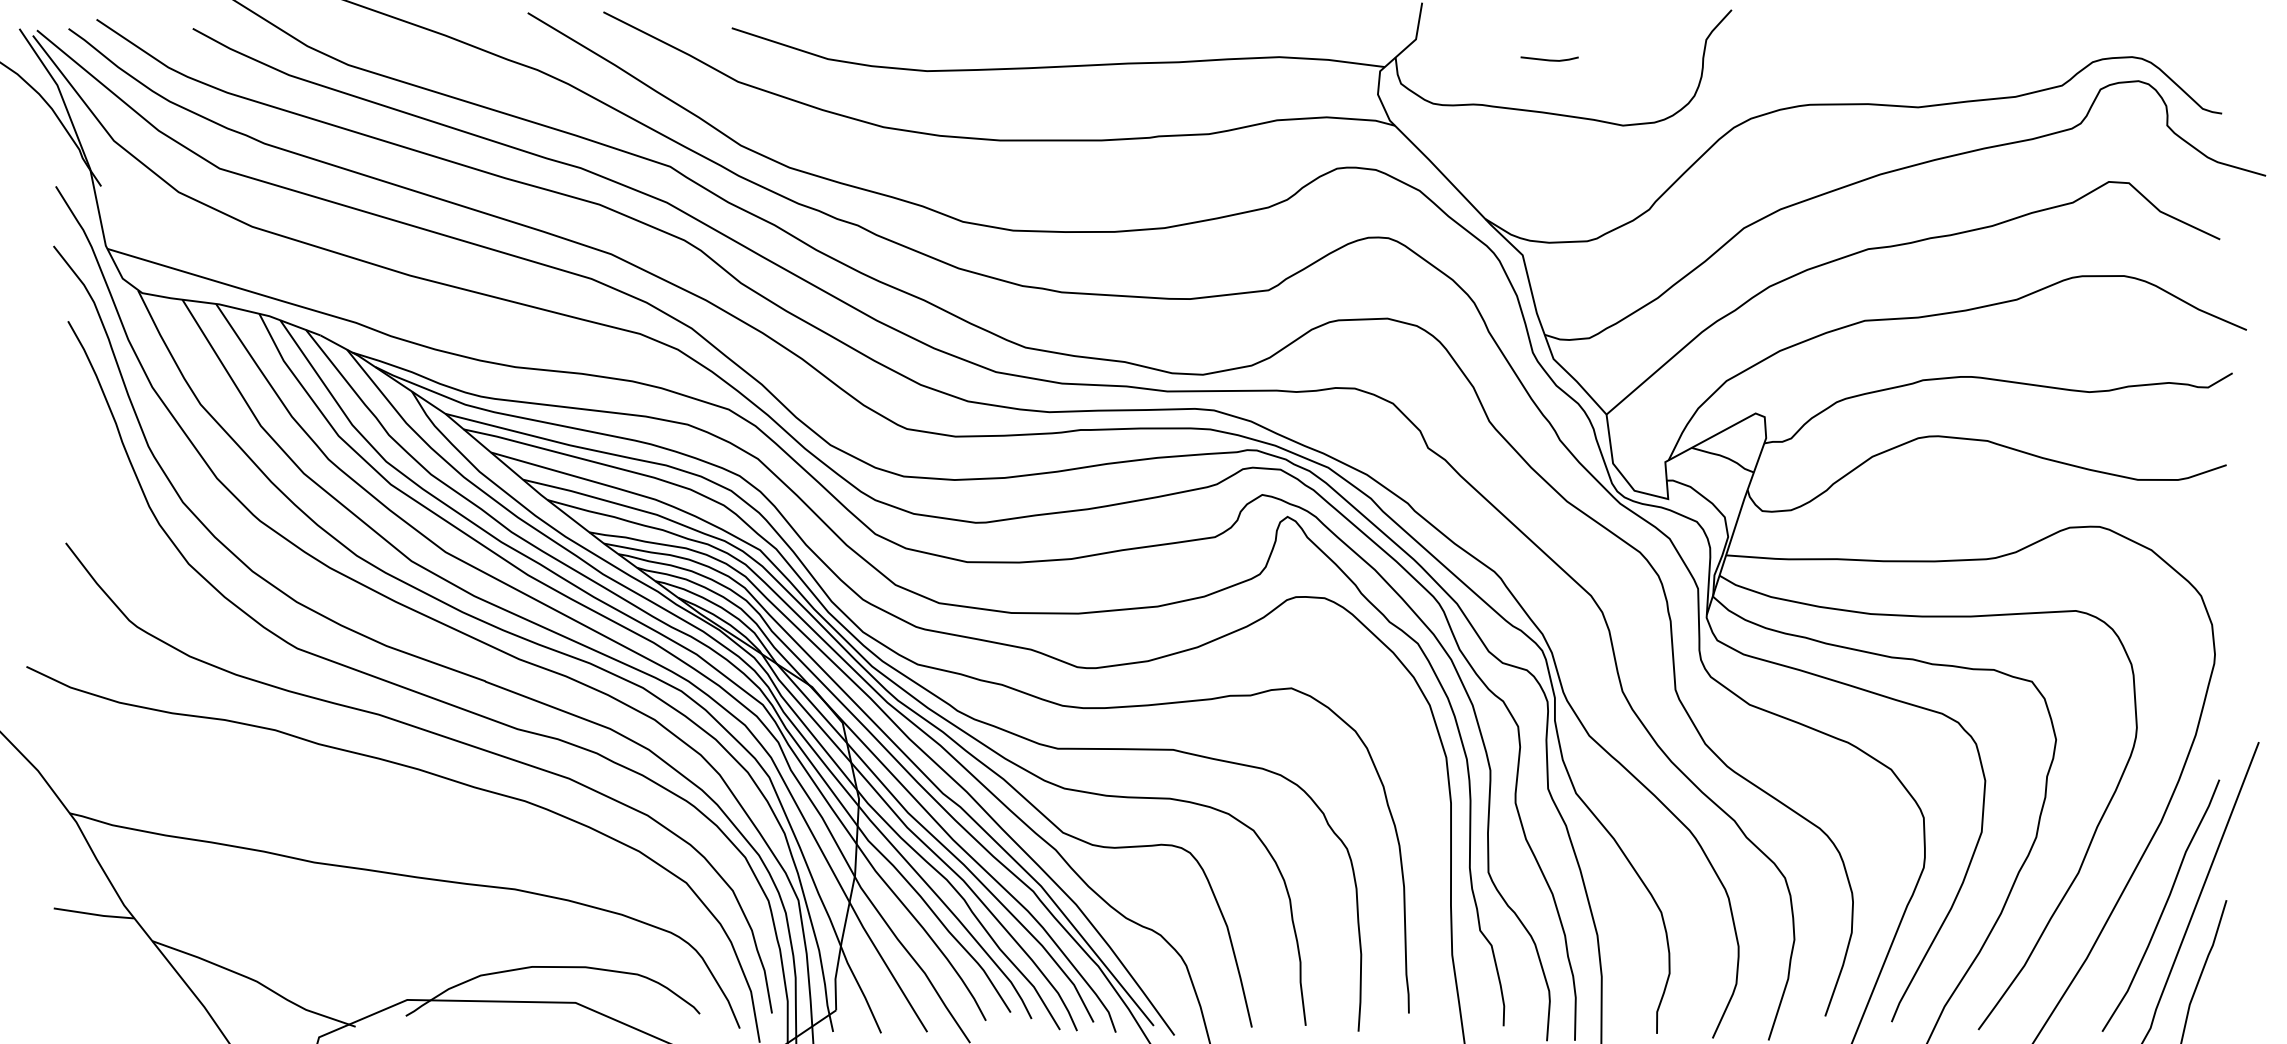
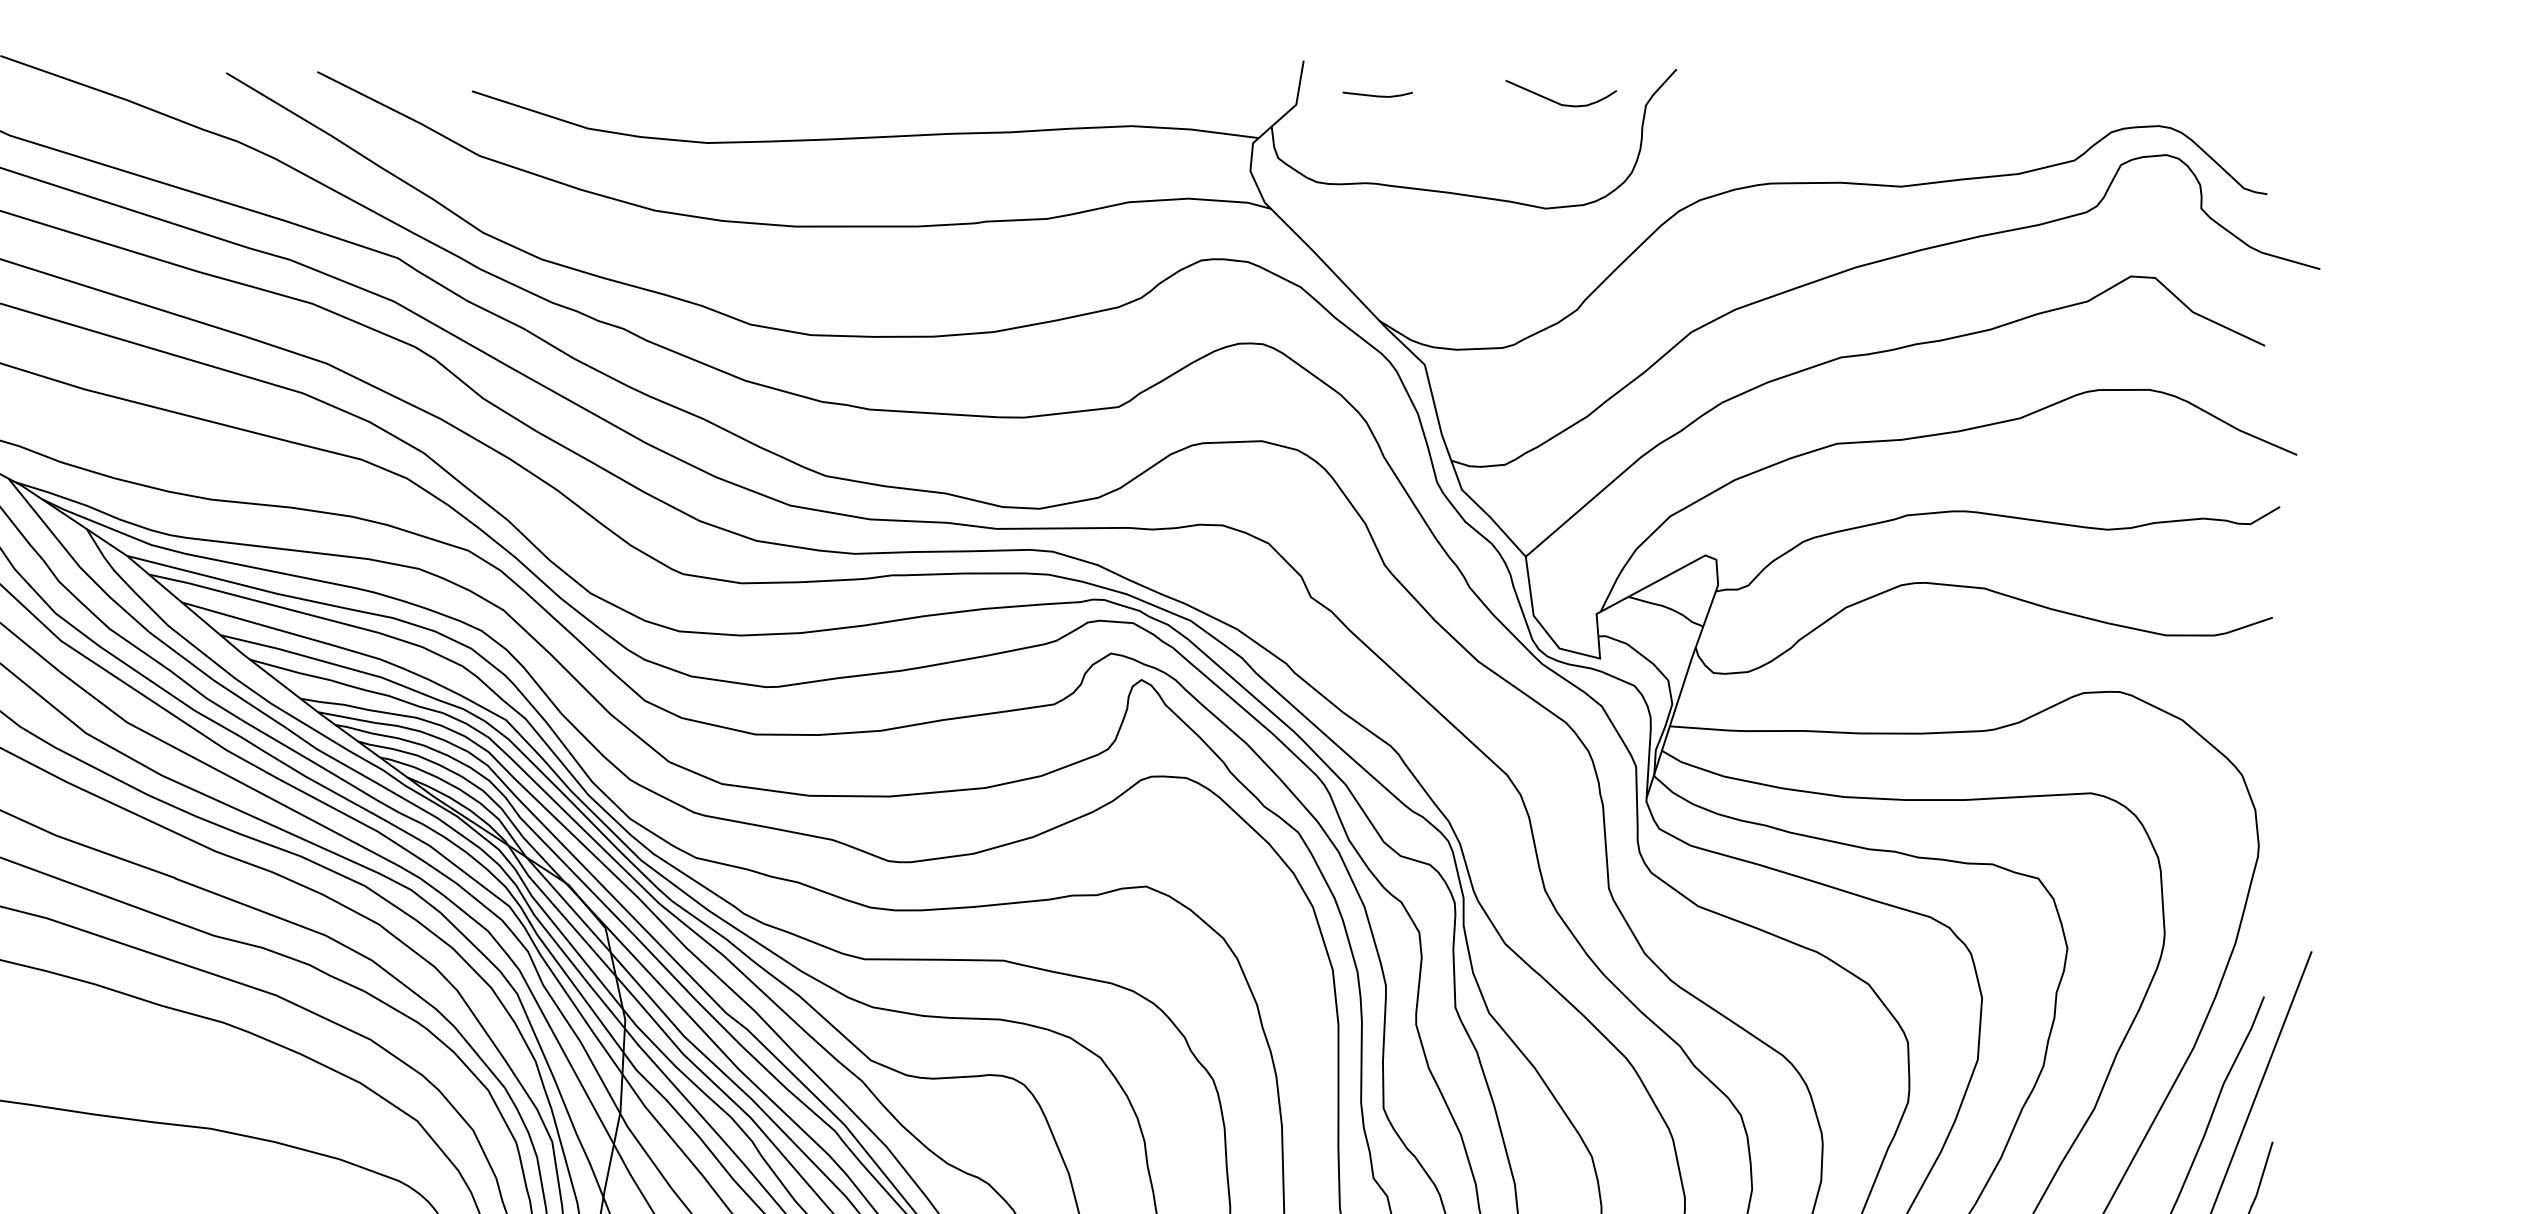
curve: (1632, 36) -> (1557, 101), added
line: (1549, 59) -> (1377, 95), moved

